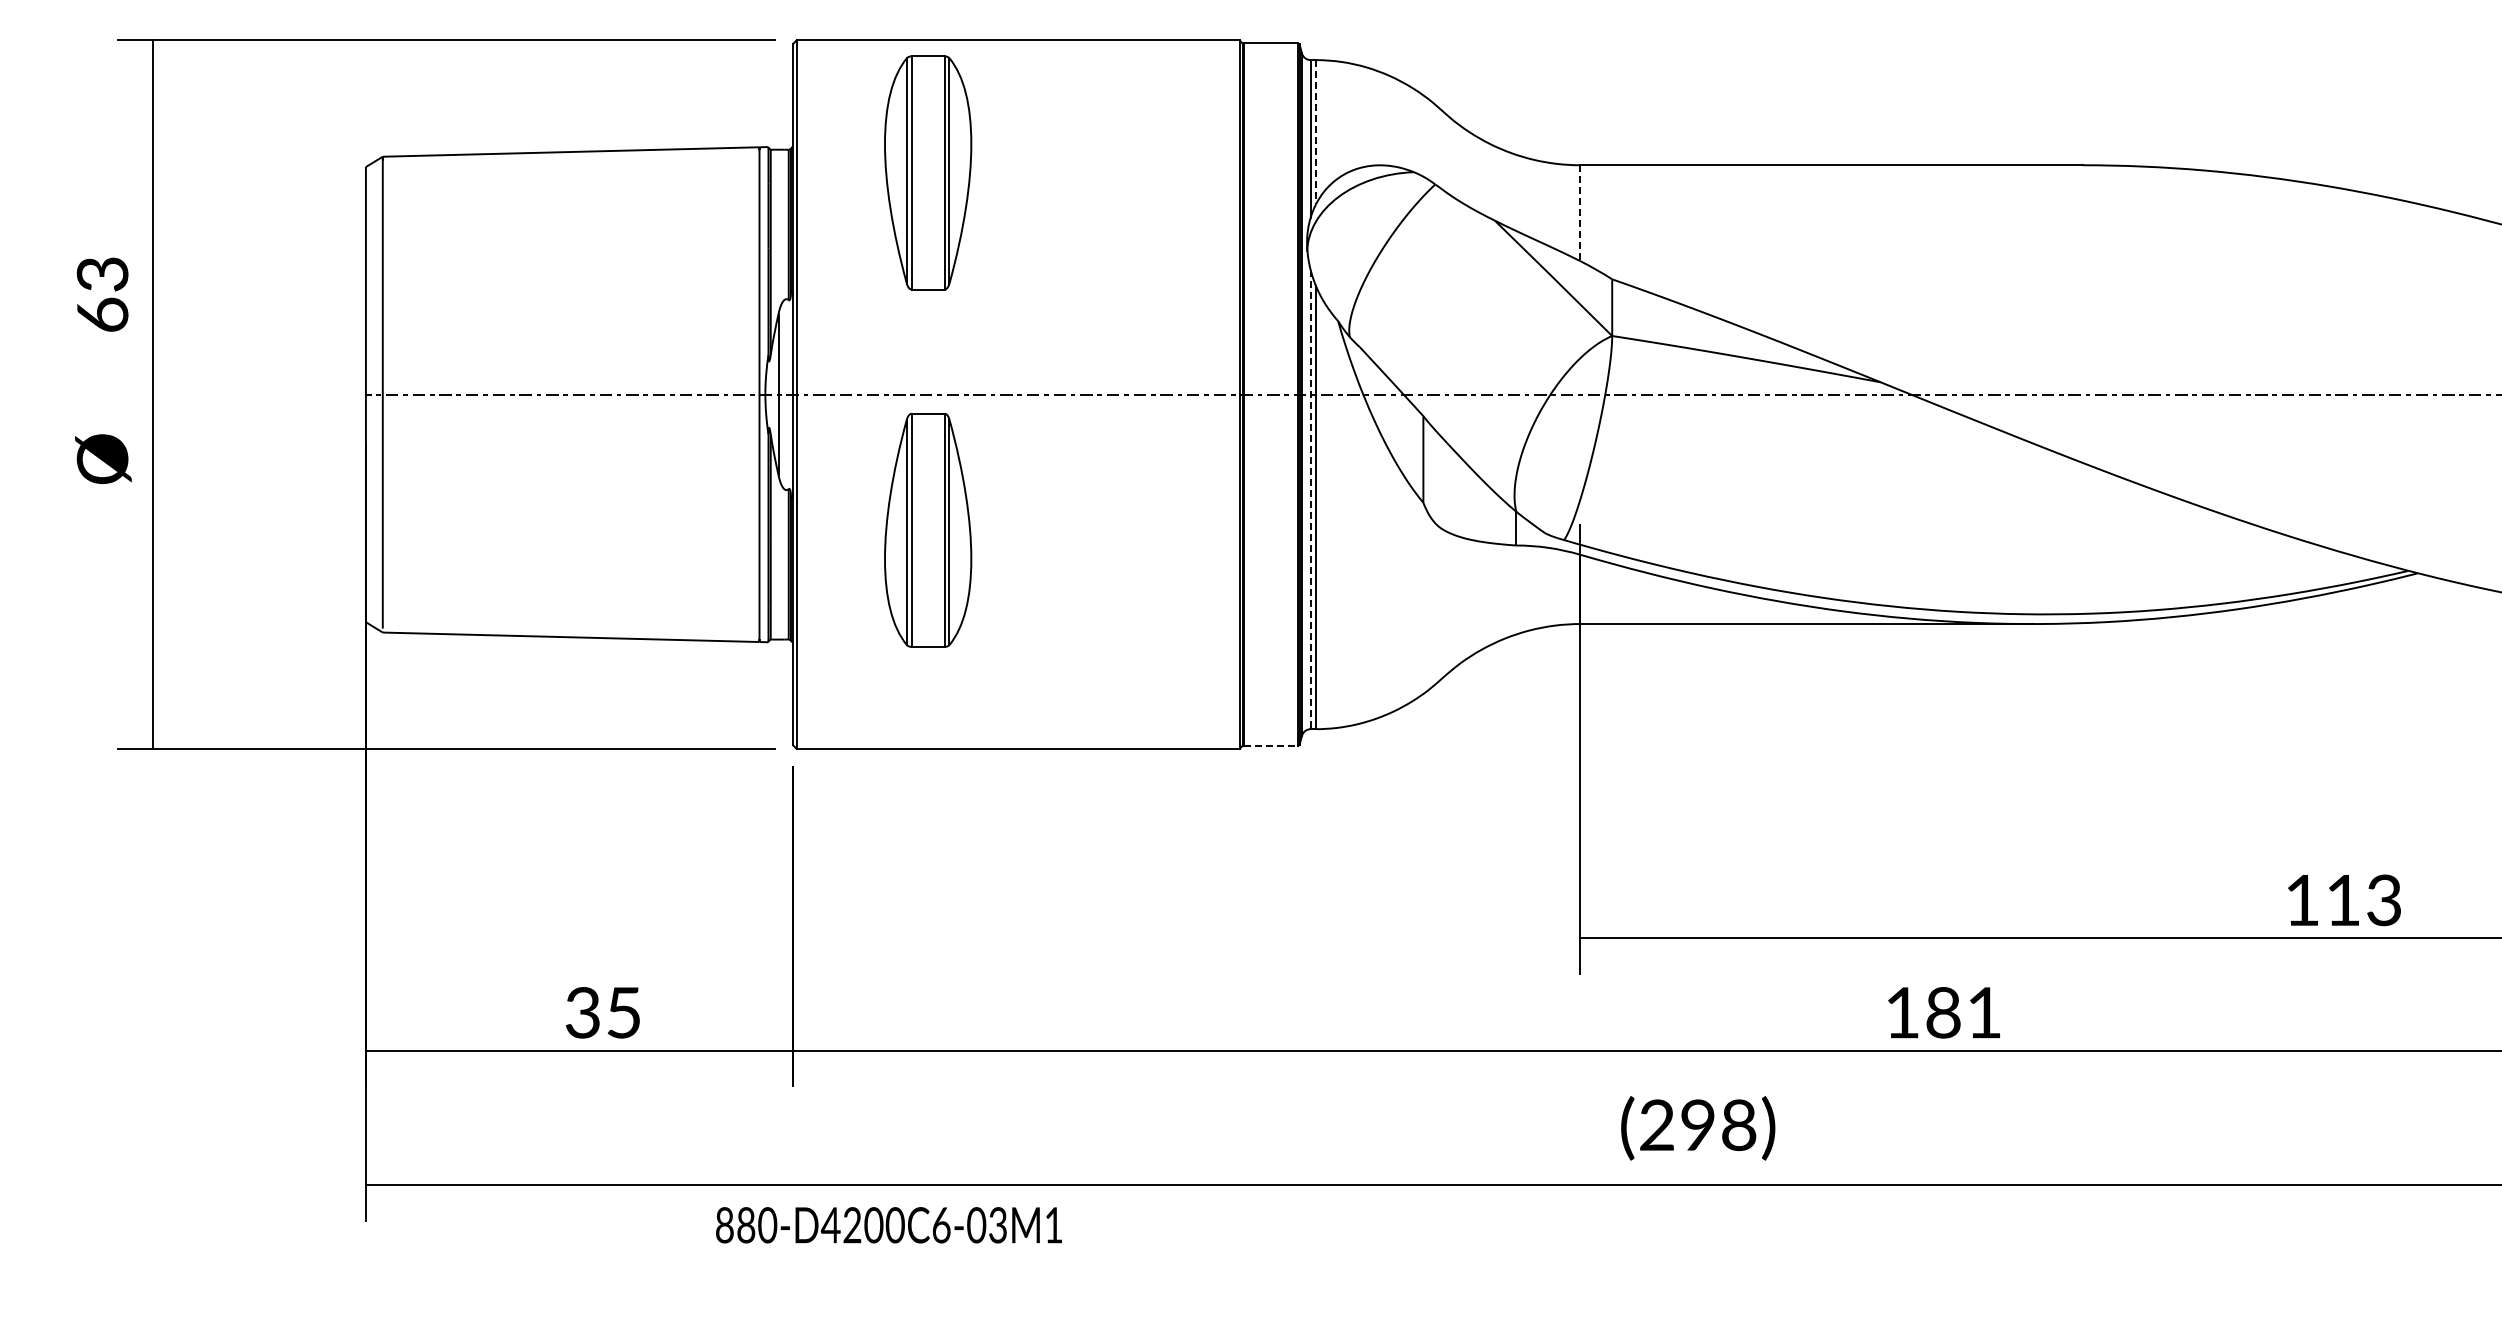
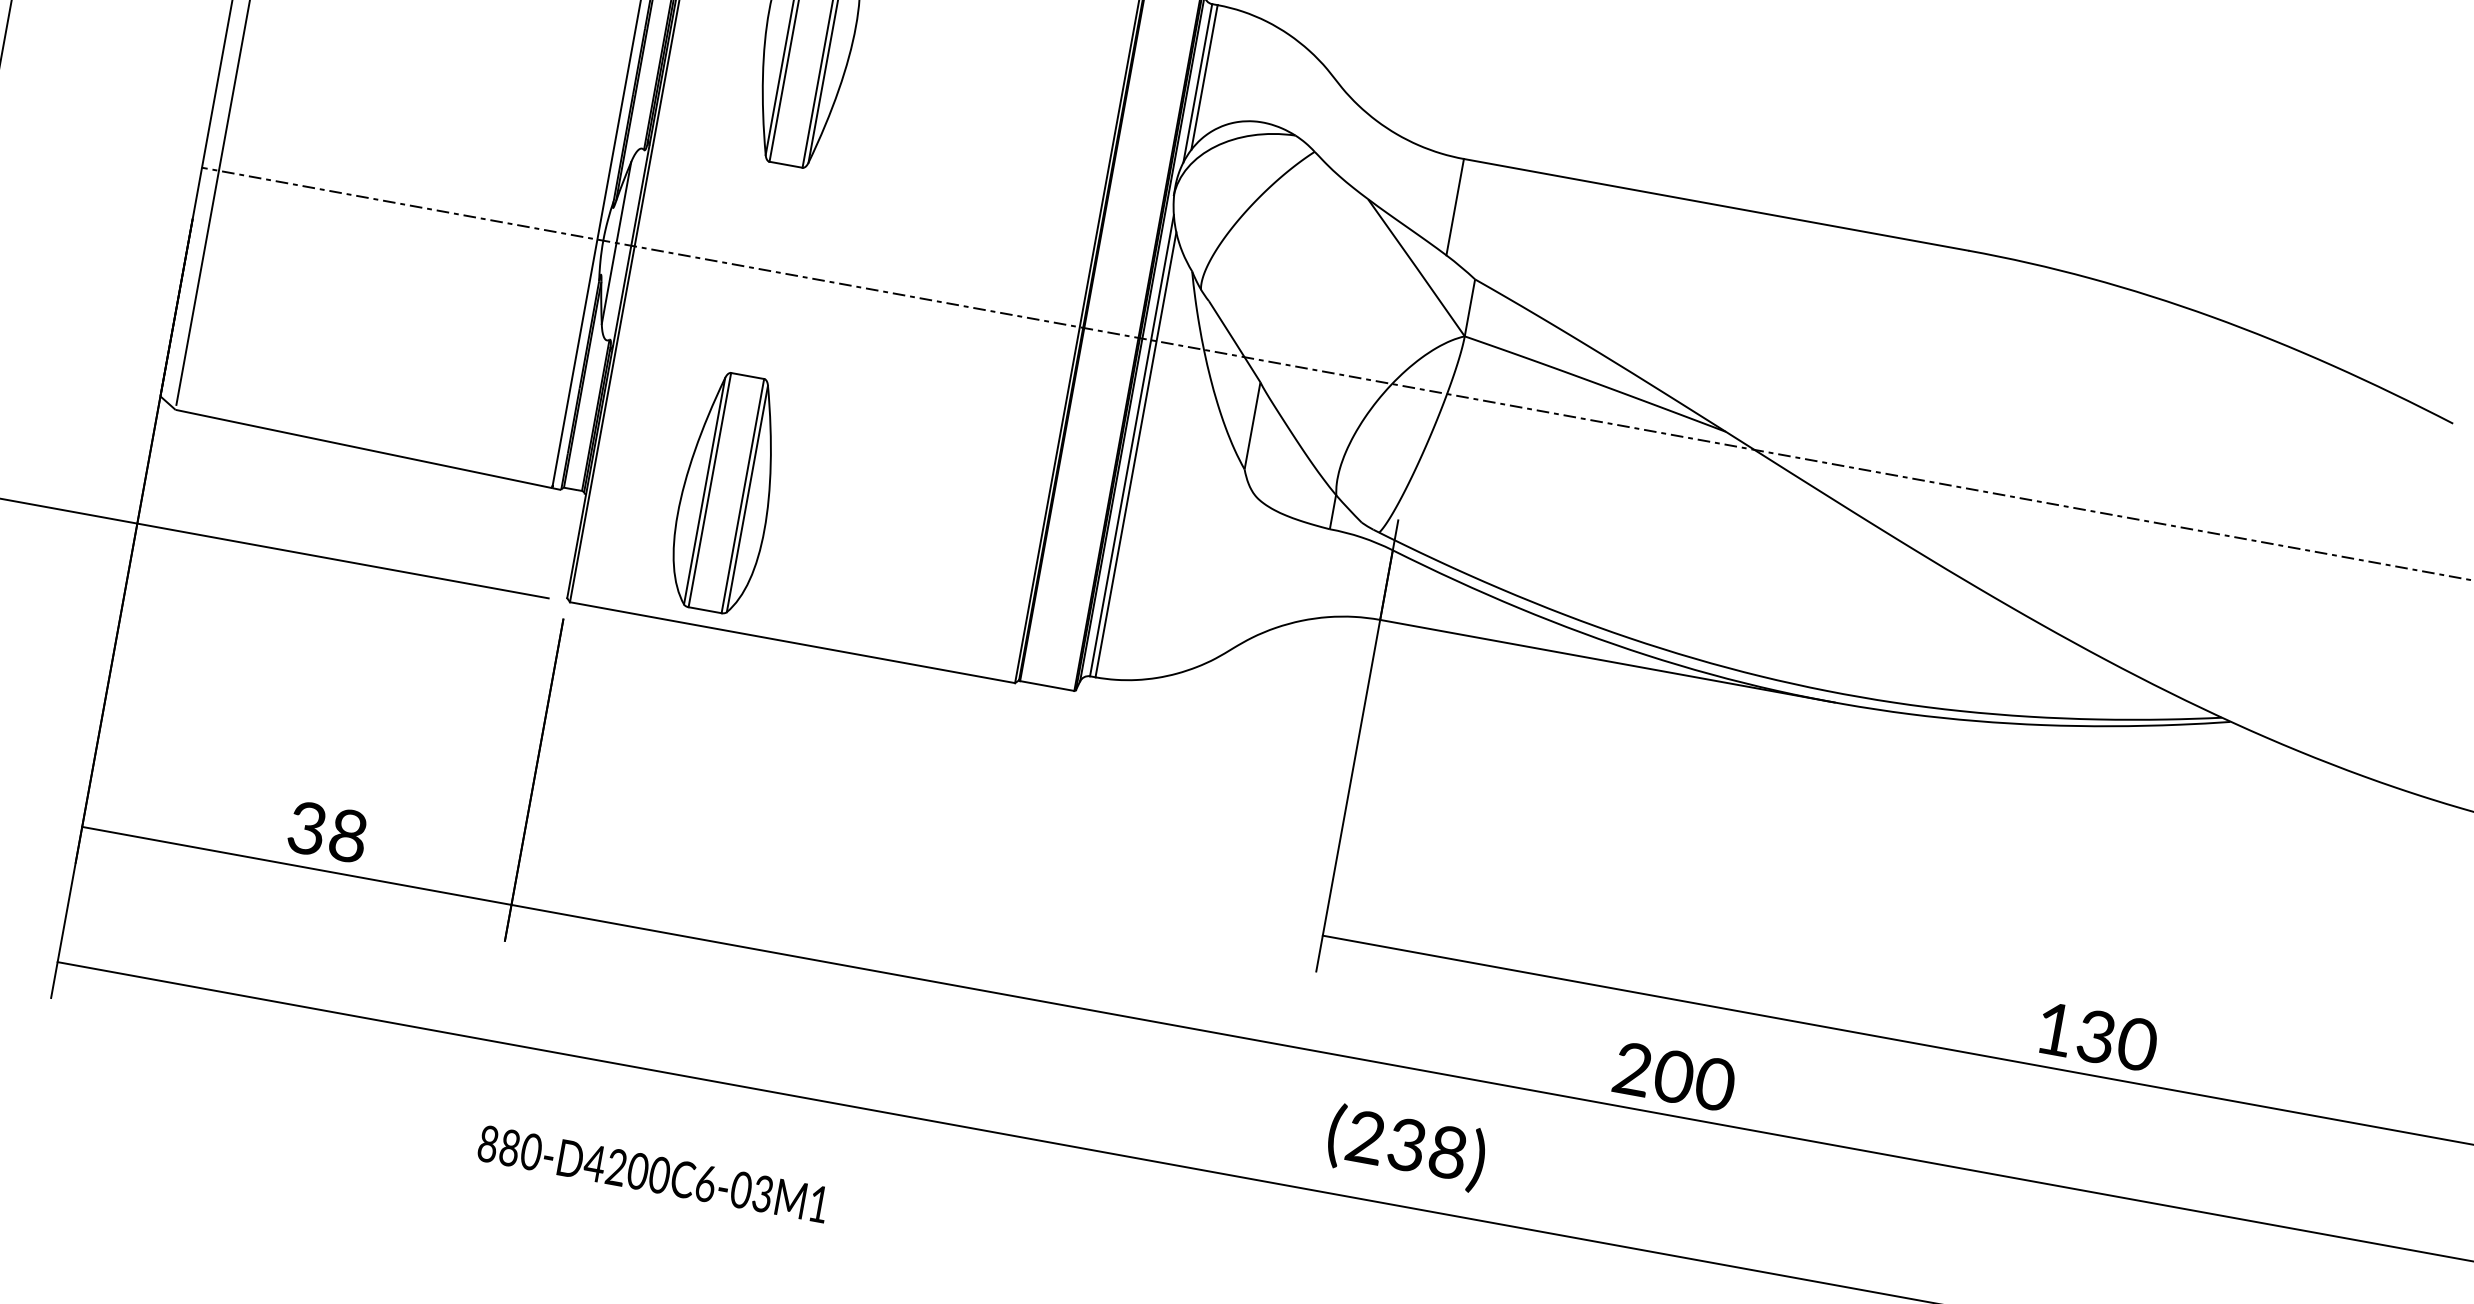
line: (1316, 132) -> (1204, 77), dashed -> solid
line: (1580, 213) -> (1455, 207), dashed -> solid
line: (1310, 499) -> (1131, 445), dashed -> solid
part: (928, 530) -> (726, 493), moved
line: (1271, 746) -> (1047, 686), dashed -> solid
text: (2364, 900) -> (2117, 1040), 113 -> 130
text: (624, 1012) -> (348, 835), 35 -> 38
text: (1943, 1012) -> (1674, 1076), 181 -> 200
text: (1697, 1125) -> (1406, 1145), (298) -> (238)
text: (888, 1225) -> (652, 1174), moved

